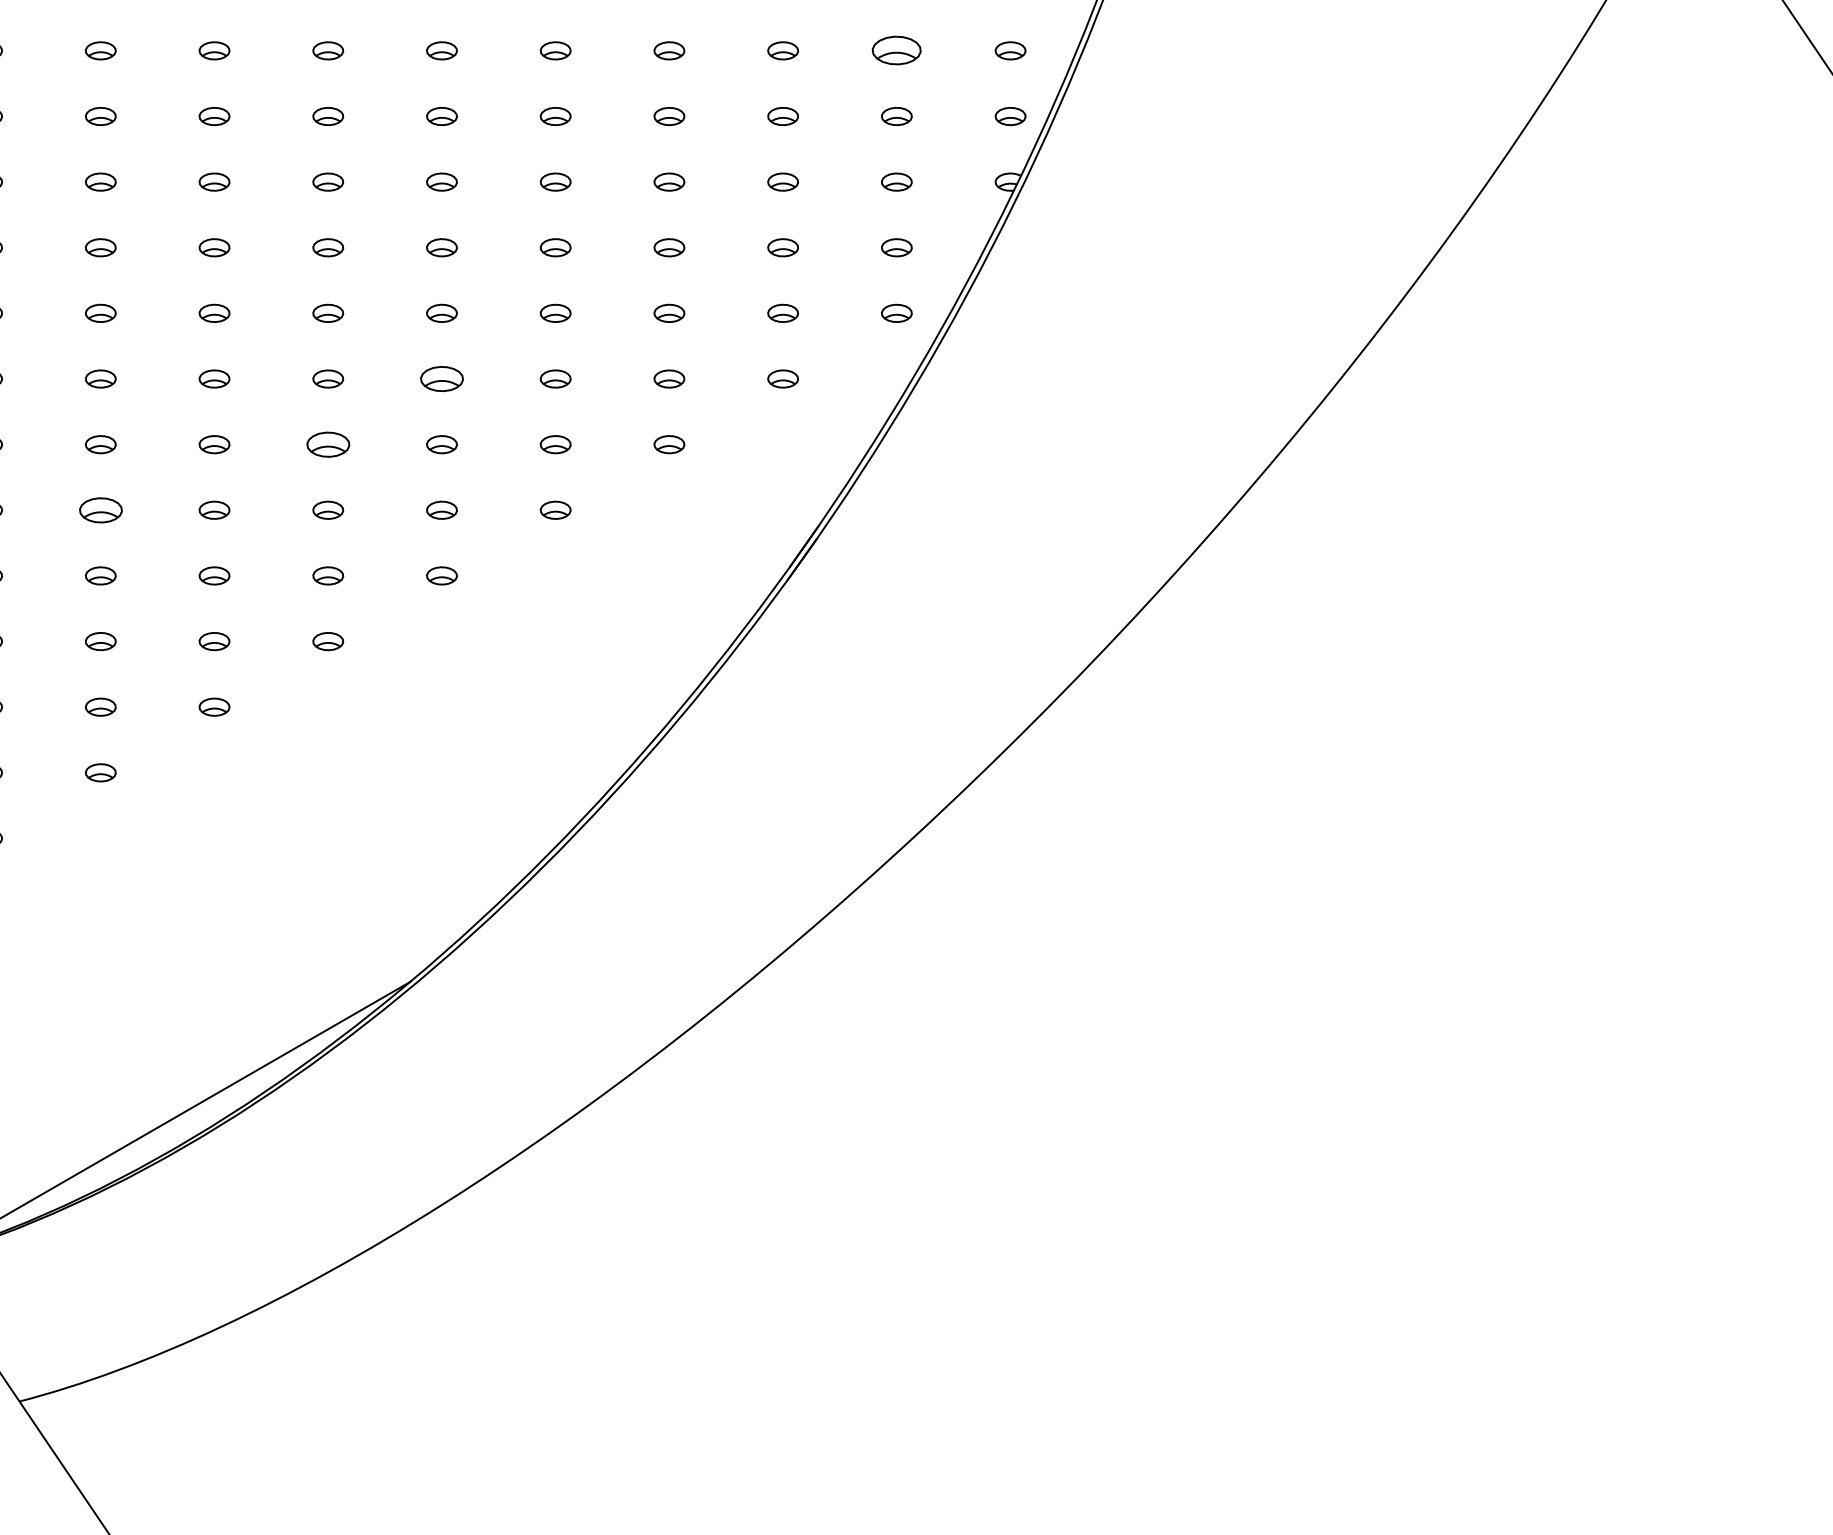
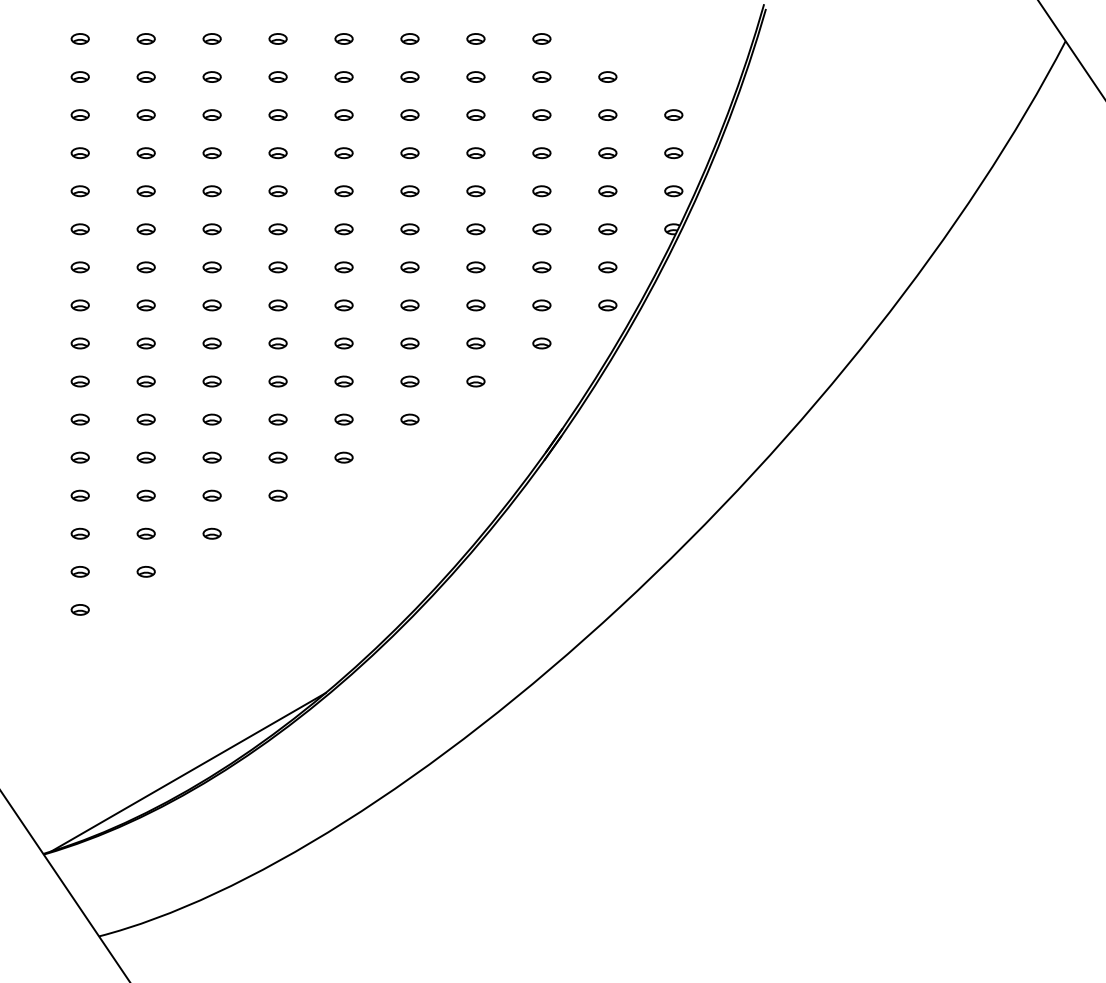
part: (896, 51) -> (607, 153), size x0.62
part: (441, 379) -> (343, 343), size x0.71
part: (327, 444) -> (277, 381), size x0.71
part: (99, 510) -> (145, 419), size x0.71

